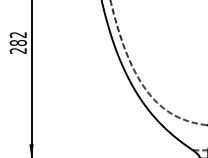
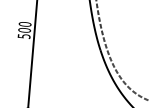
text: (17, 42) -> (24, 29), 282 -> 500

